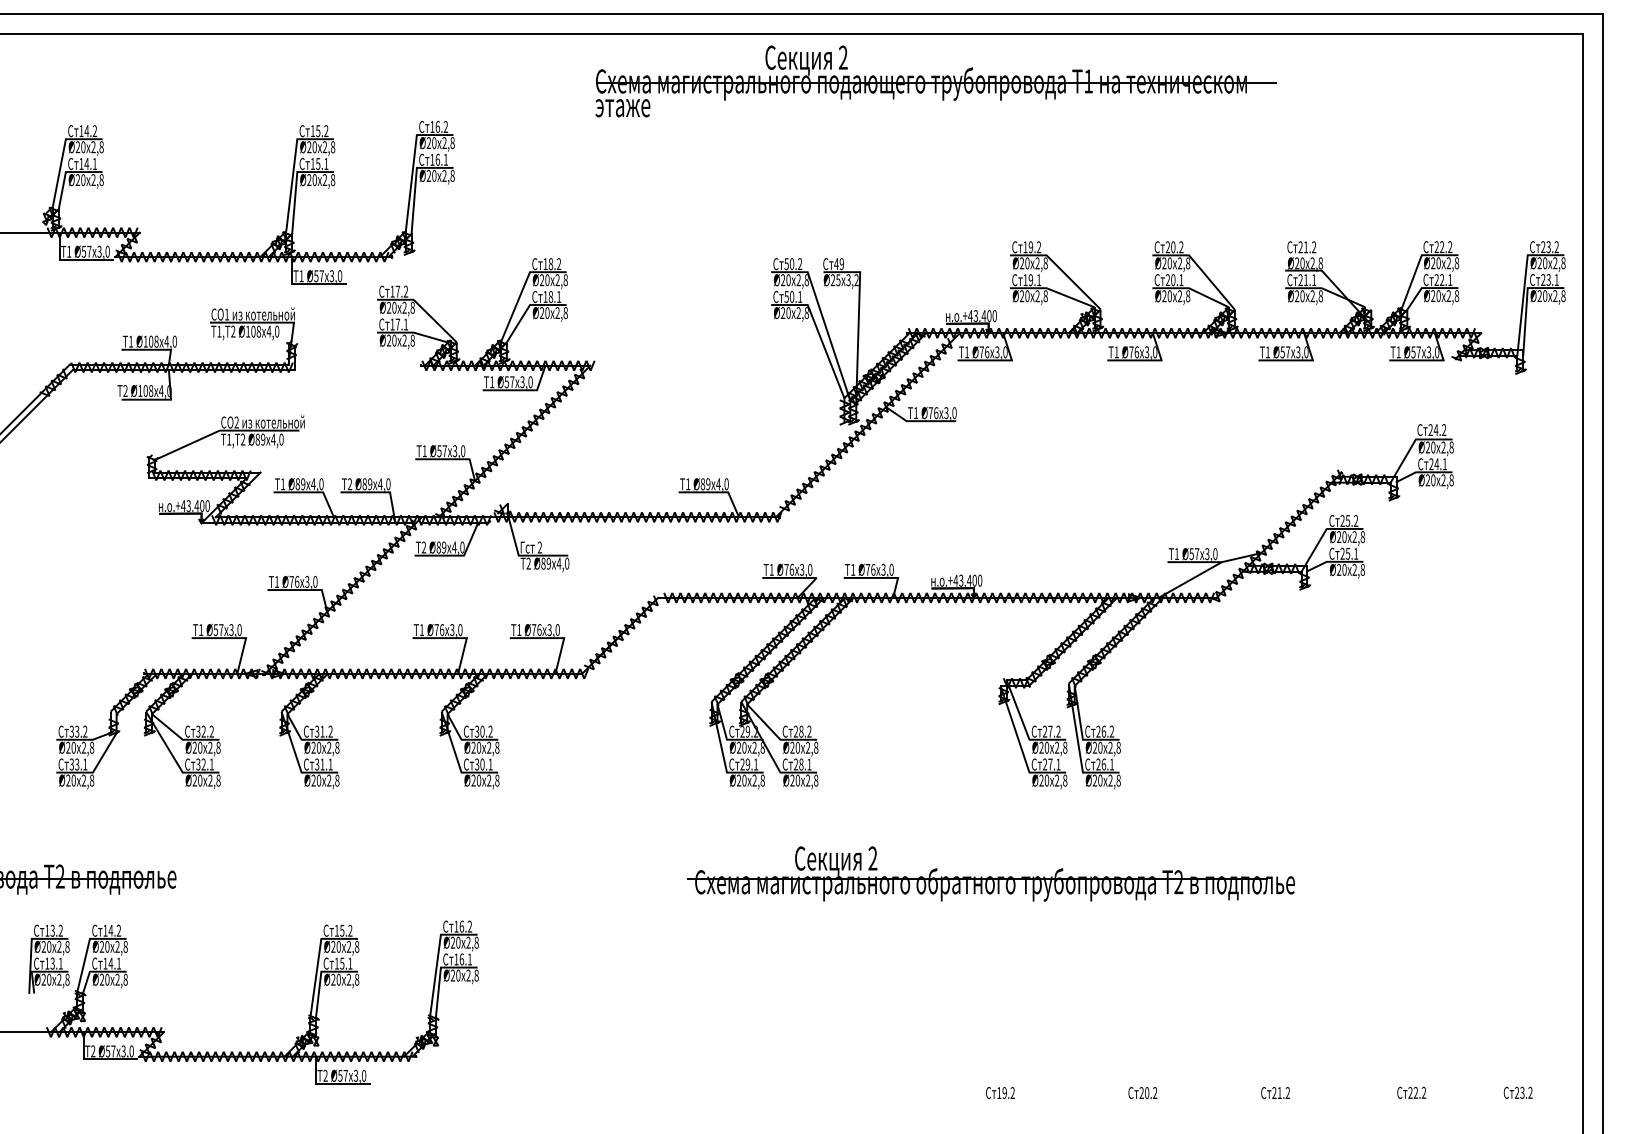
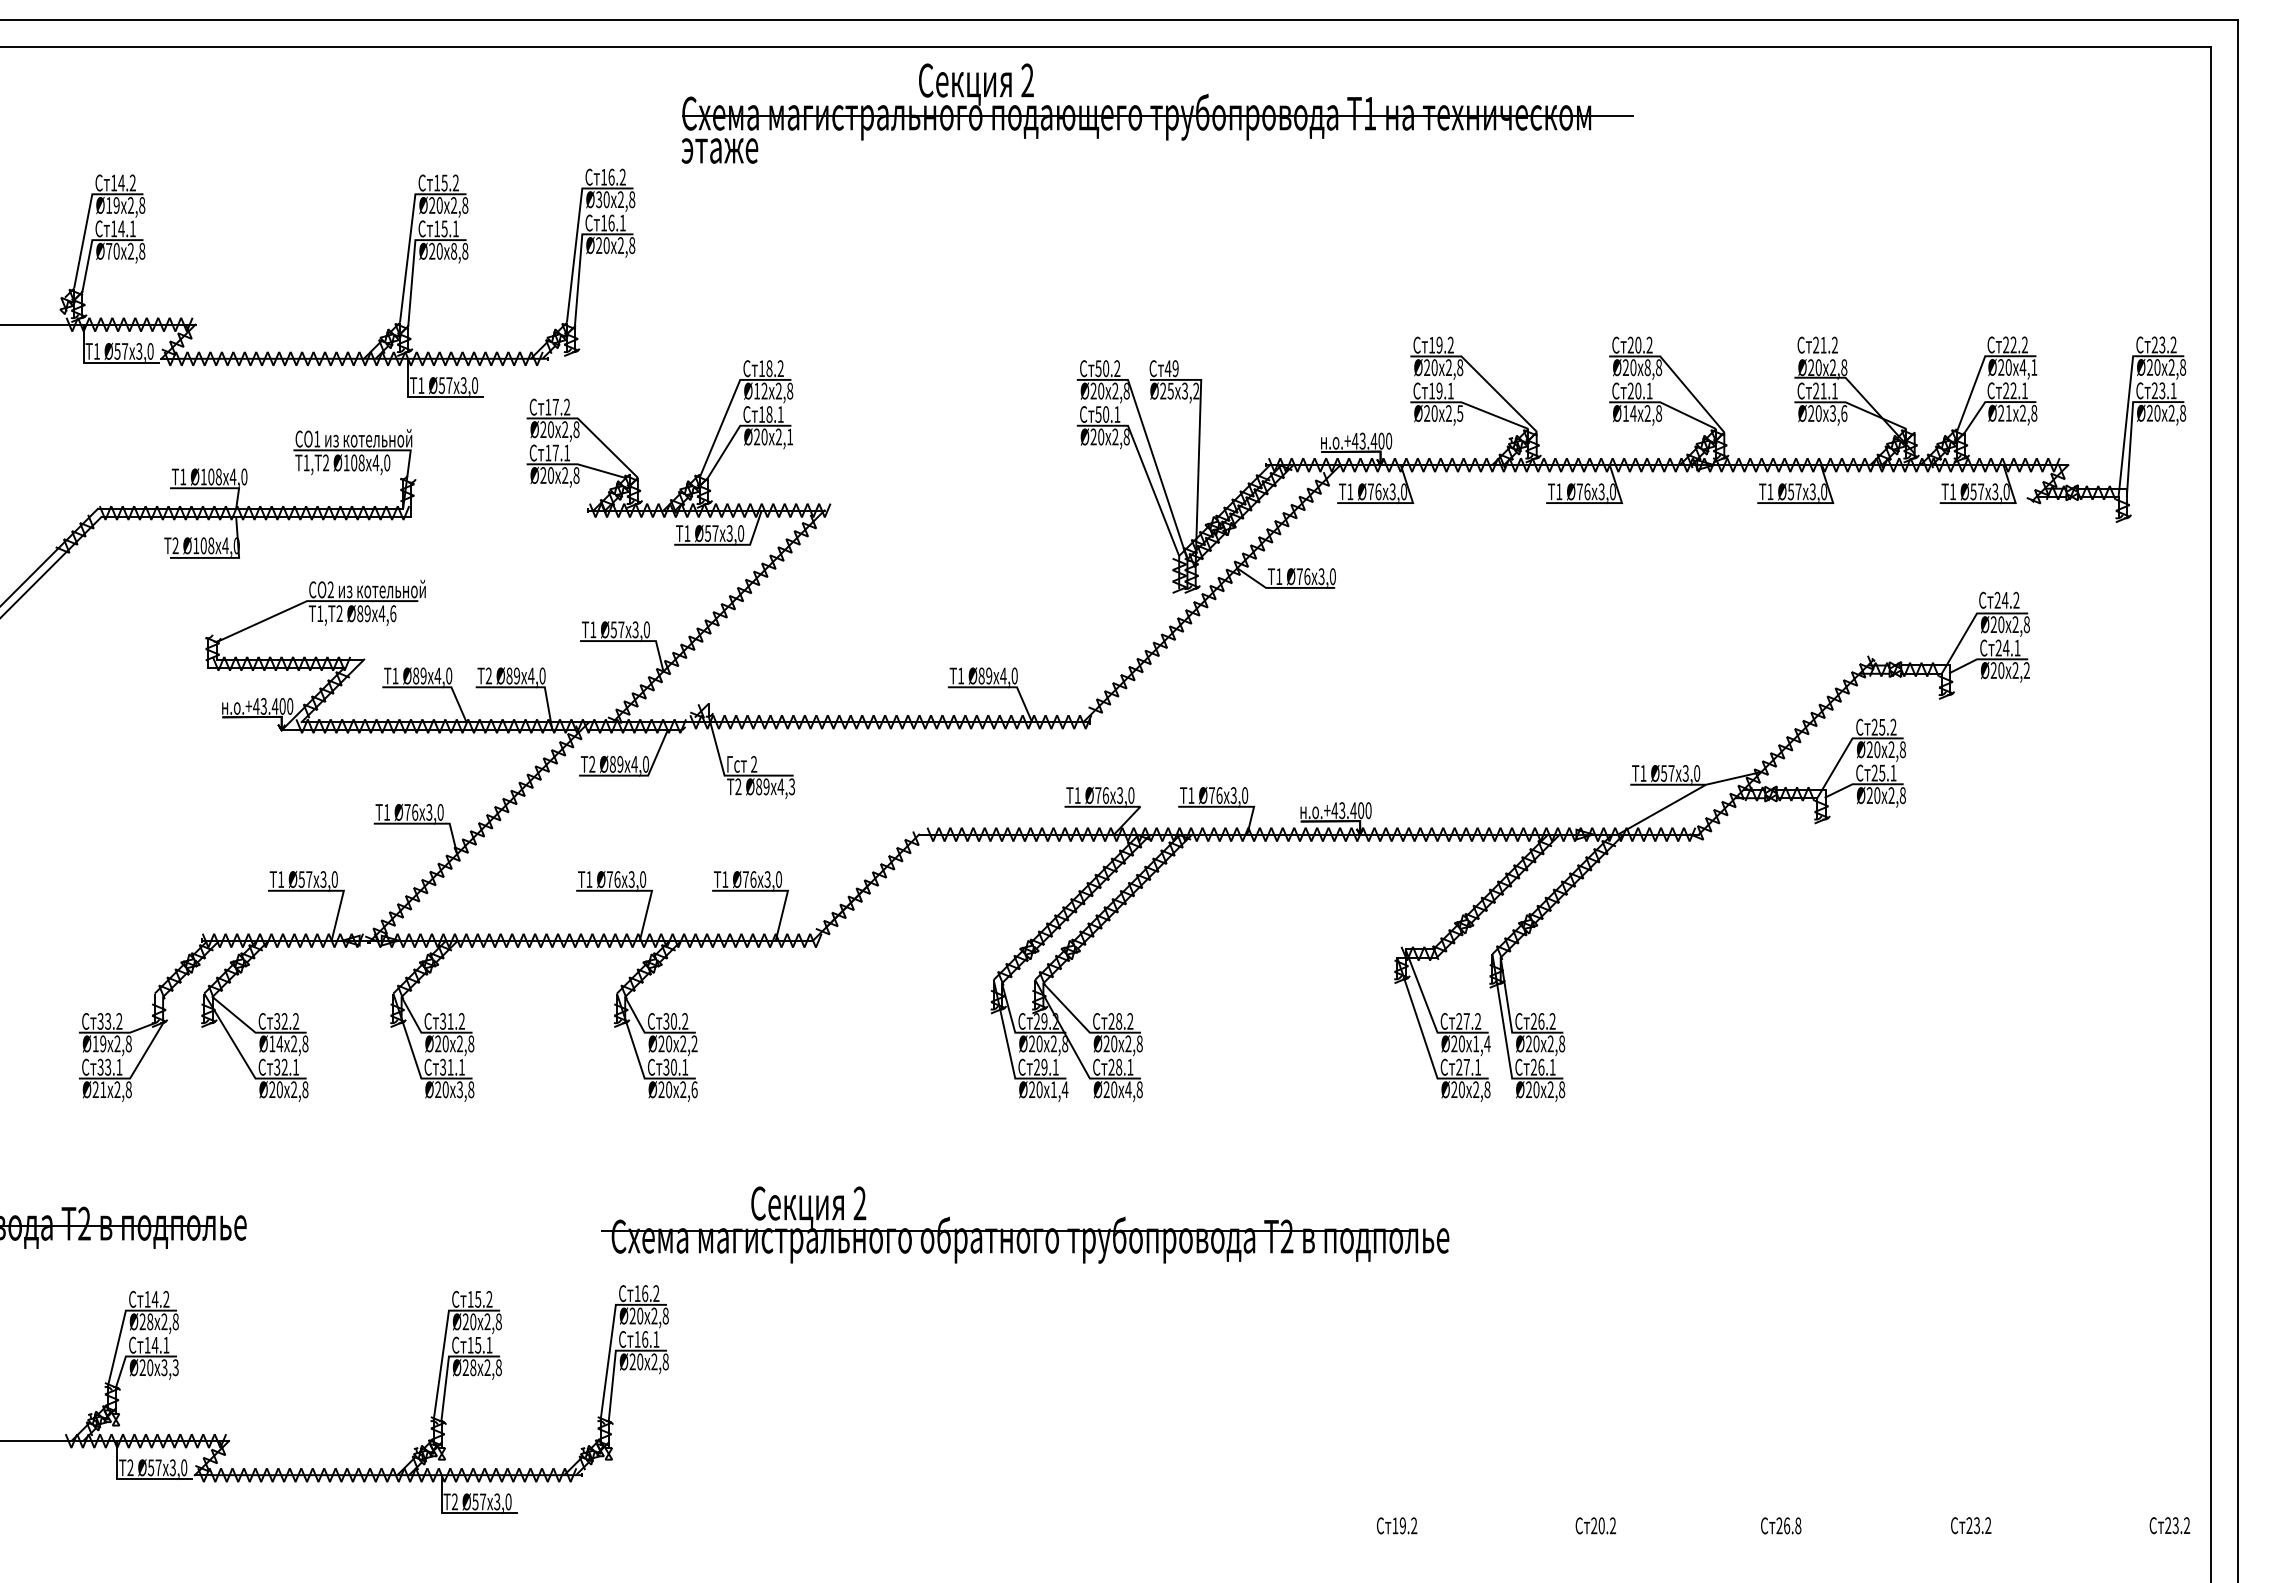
part: (936, 81) -> (1157, 113), moved
text: (429, 143) -> (599, 200), Ø20 -> Ø30
text: (80, 147) -> (112, 205), Ø20 -> Ø19
text: (78, 179) -> (109, 250), Ø20 -> Ø70
text: (325, 180) -> (454, 251), 2,8 -> 8,8
text: (1179, 263) -> (1647, 367), 2,8 -> 8,8
text: (1452, 263) -> (2028, 367), 2,8 -> 4,1
text: (544, 279) -> (760, 390), Ø20 -> Ø12
text: (1438, 295) -> (2008, 412), Ø20 -> Ø21
text: (1045, 296) -> (1460, 413), 2,8 -> 2,5
text: (1166, 296) -> (1629, 413), Ø20 -> Ø14
text: (1316, 296) -> (1838, 413), 2,8 -> 3,6
text: (566, 312) -> (790, 436), 2,8 -> 2,1
text: (281, 439) -> (393, 613), 4,0 -> 4,6
text: (1451, 480) -> (2026, 670), 2,8 -> 2,2
text: (567, 563) -> (792, 786), 4,0 -> 4,3
text: (71, 747) -> (99, 1043), Ø20 -> Ø19
text: (197, 747) -> (276, 1043), Ø20 -> Ø14
text: (497, 747) -> (694, 1043), 2,8 -> 2,2
text: (1060, 747) -> (1481, 1043), 2,8 -> 1,4
text: (73, 780) -> (103, 1089), Ø20 -> Ø21
text: (497, 780) -> (694, 1089), 2,8 -> 2,6
text: (758, 780) -> (1059, 1089), 2,8 -> 1,4
text: (808, 780) -> (1128, 1089), 2,8 -> 4,8
text: (328, 781) -> (459, 1090), 2,8 -> 3,8
part: (991, 873) -> (1025, 1224), moved
text: (107, 946) -> (150, 1321), Ø20 -> Ø28
part: (48, 959) -> (68, 1339), removed
text: (121, 979) -> (169, 1367), 2,8 -> 3,3
text: (338, 979) -> (473, 1367), Ø20 -> Ø28
text: (1283, 1092) -> (1792, 1525), 21.2 -> 26.8
text: (1517, 1092) -> (2169, 1525), moved
text: (1416, 1093) -> (1977, 1526), 22.2 -> 23.2

